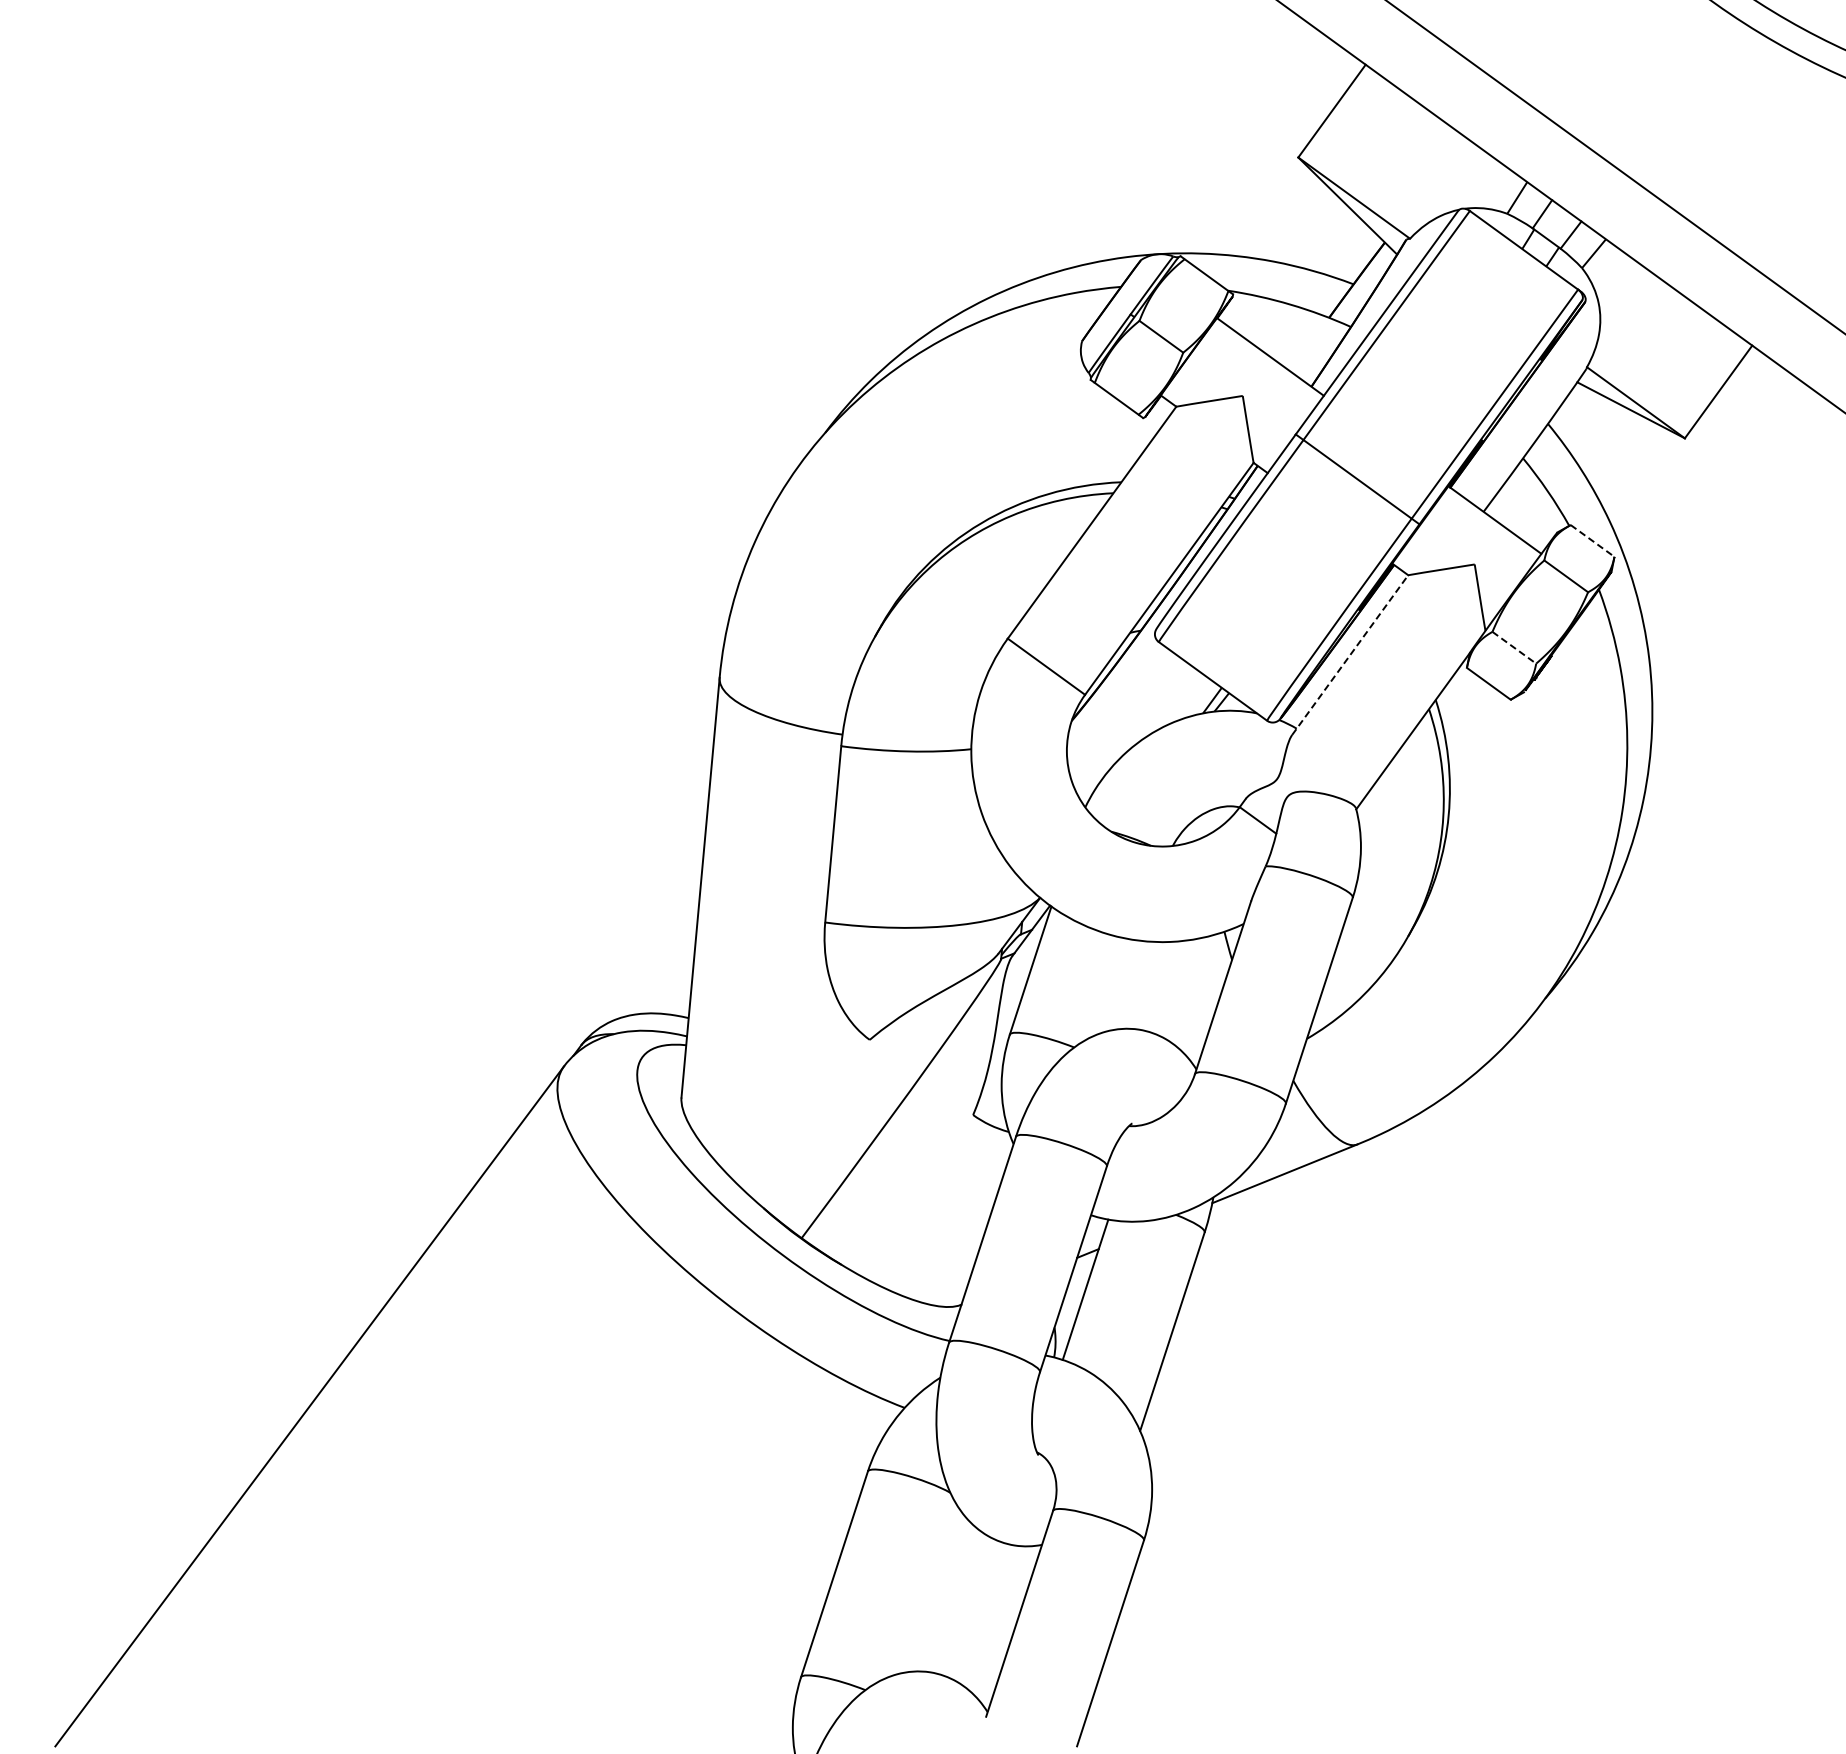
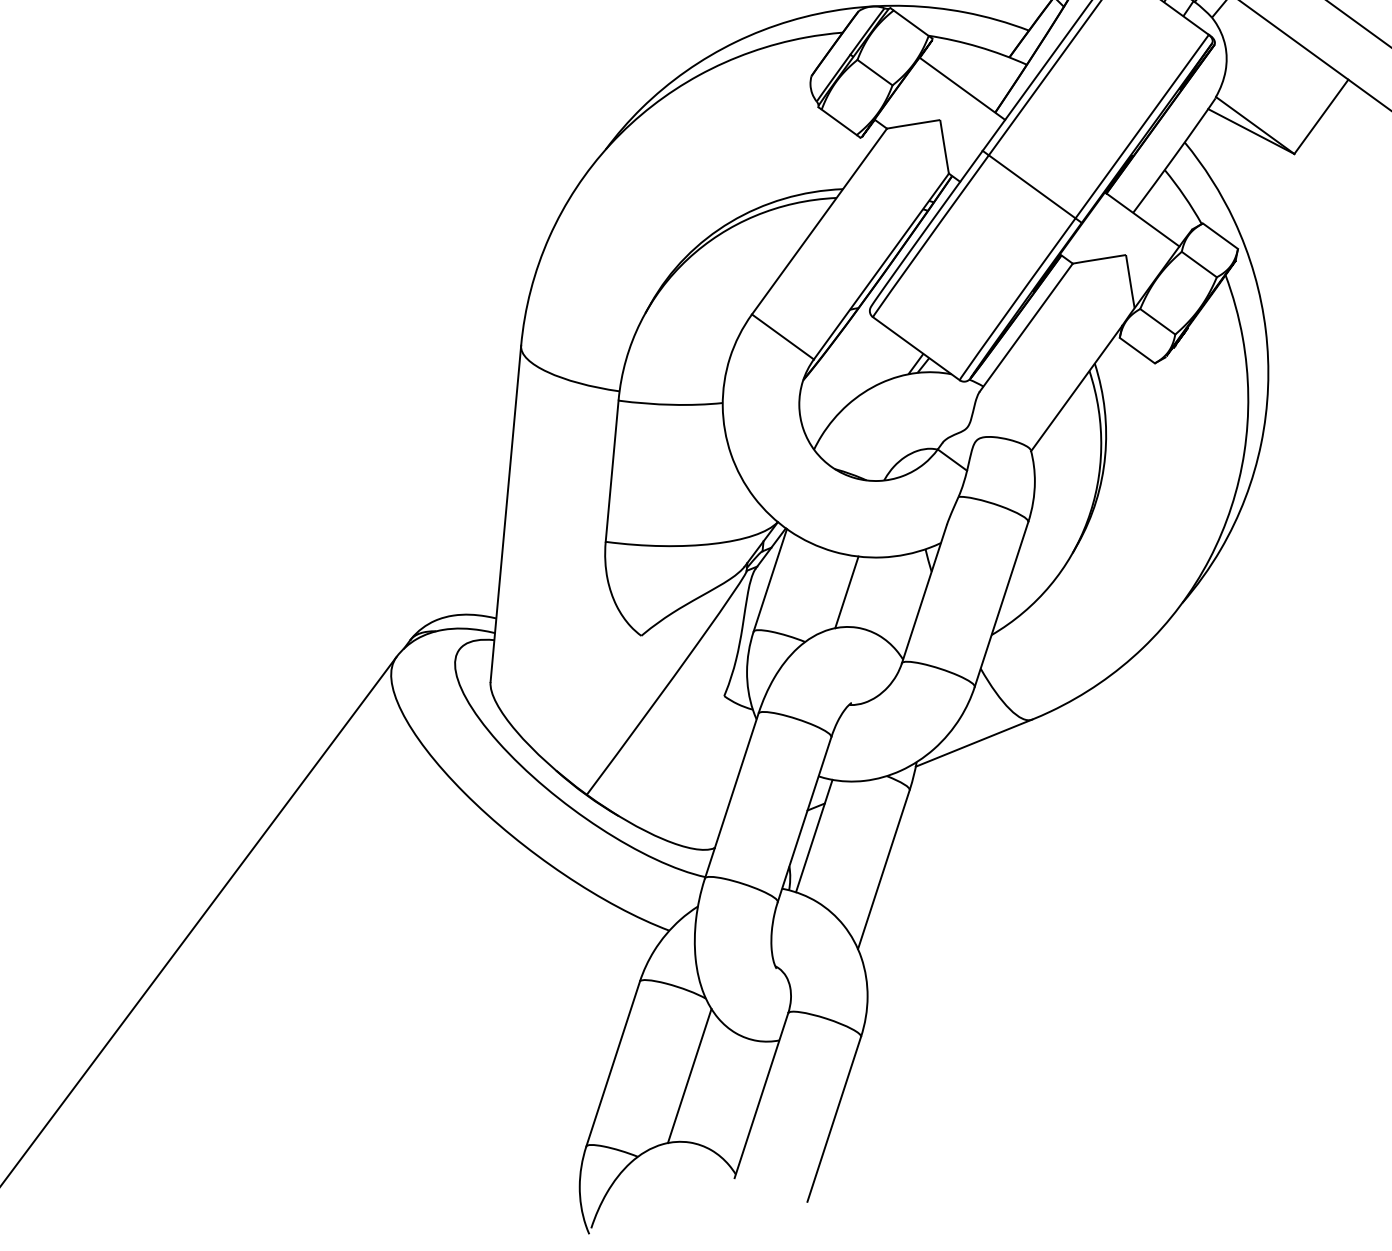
line: (1593, 541) -> (1221, 236), dashed -> solid
line: (1514, 648) -> (1157, 322), dashed -> solid
line: (1350, 655) -> (1026, 327), dashed -> solid
line: (1125, 985) -> (846, 592), added
line: (929, 1588) -> (689, 1075), added

